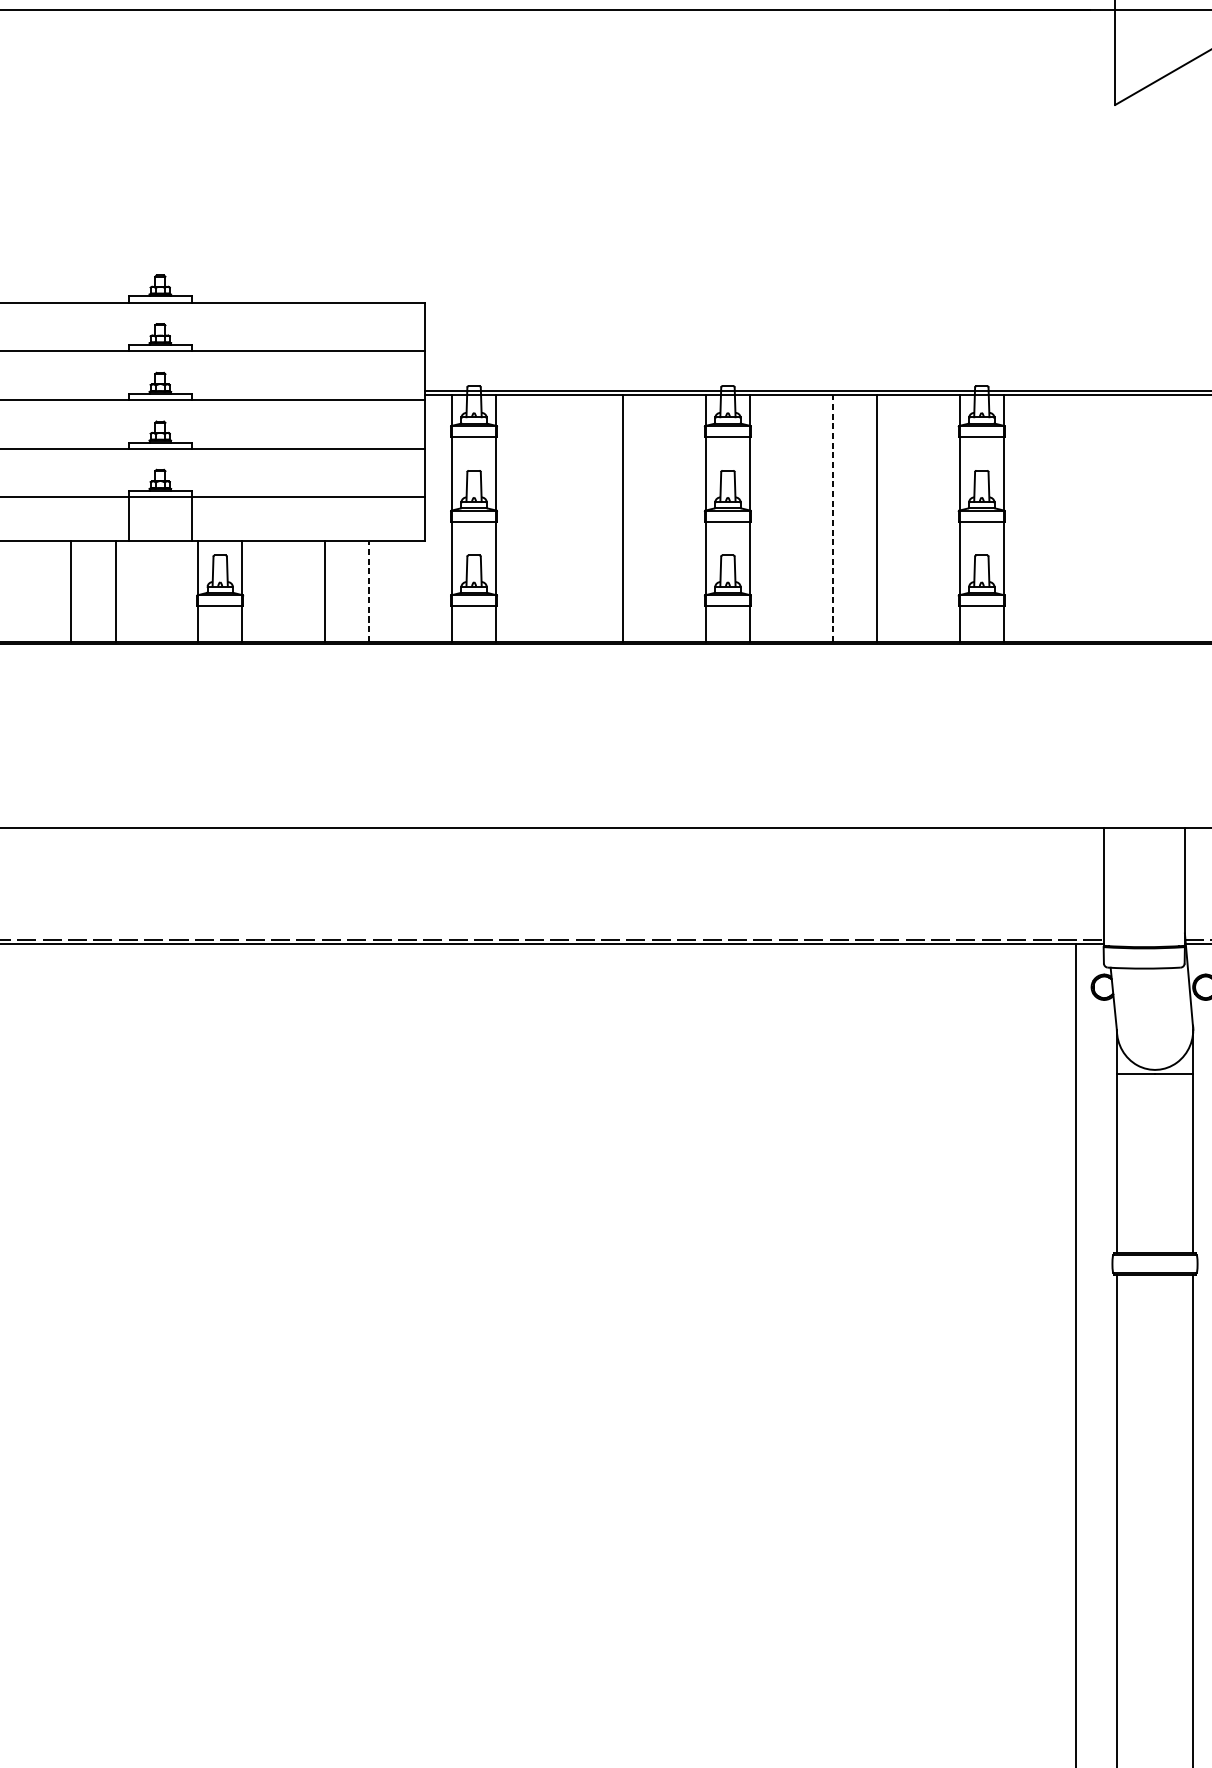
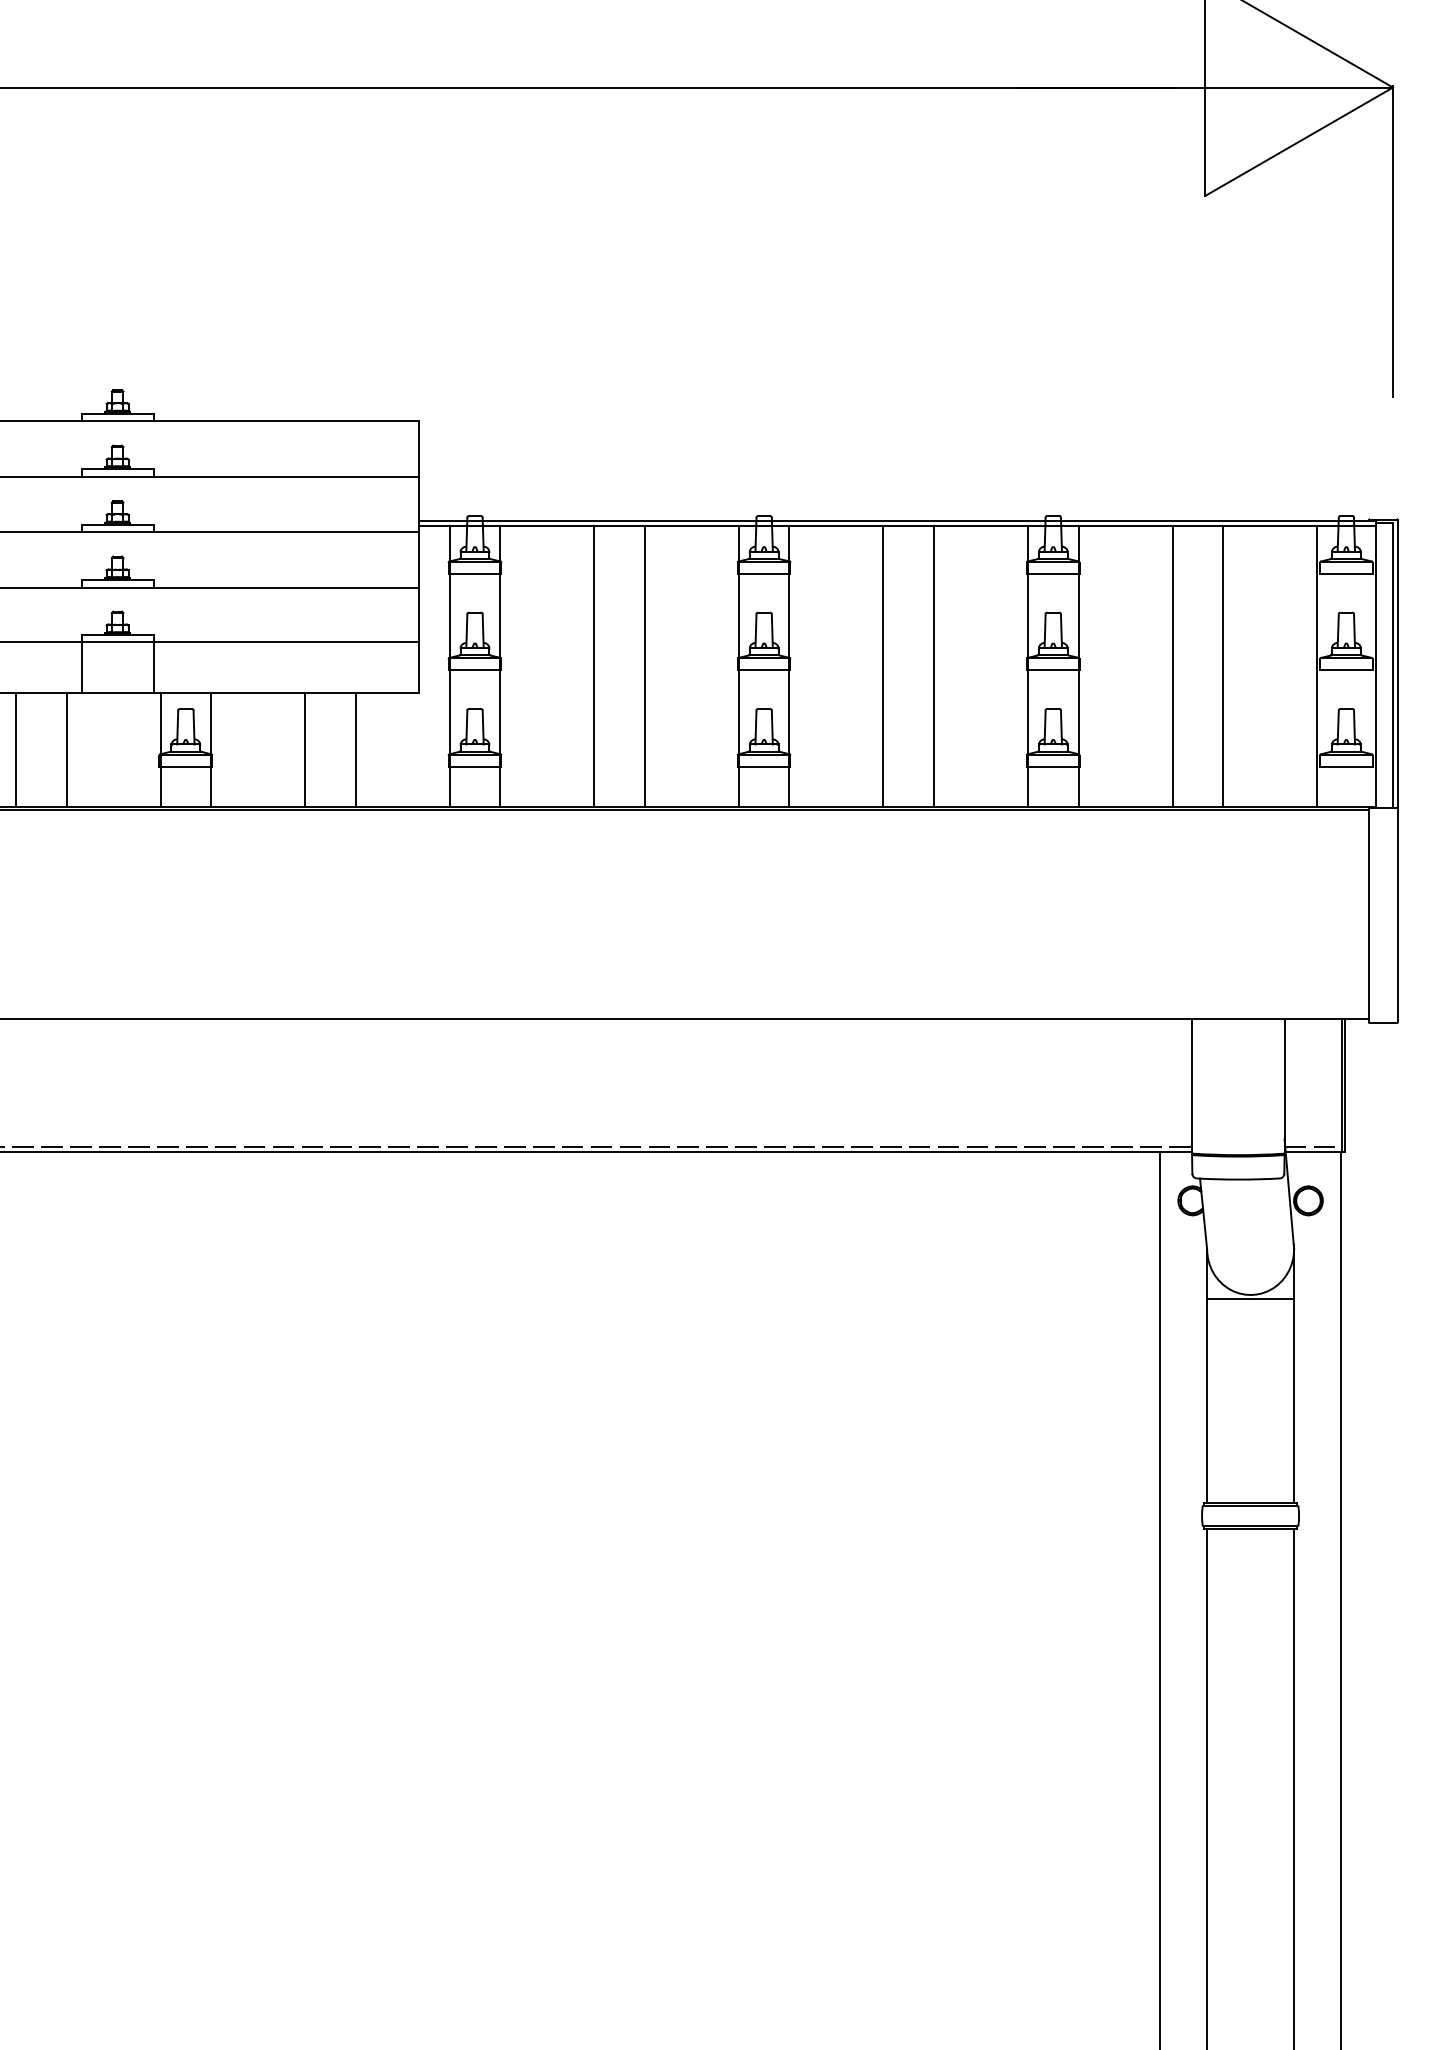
line: (578, 518) -> (594, 666), added
line: (832, 518) -> (883, 666), dashed -> solid
line: (1086, 518) -> (1172, 666), added
line: (1131, 518) -> (1223, 666), added
line: (369, 590) -> (355, 749), dashed -> solid

